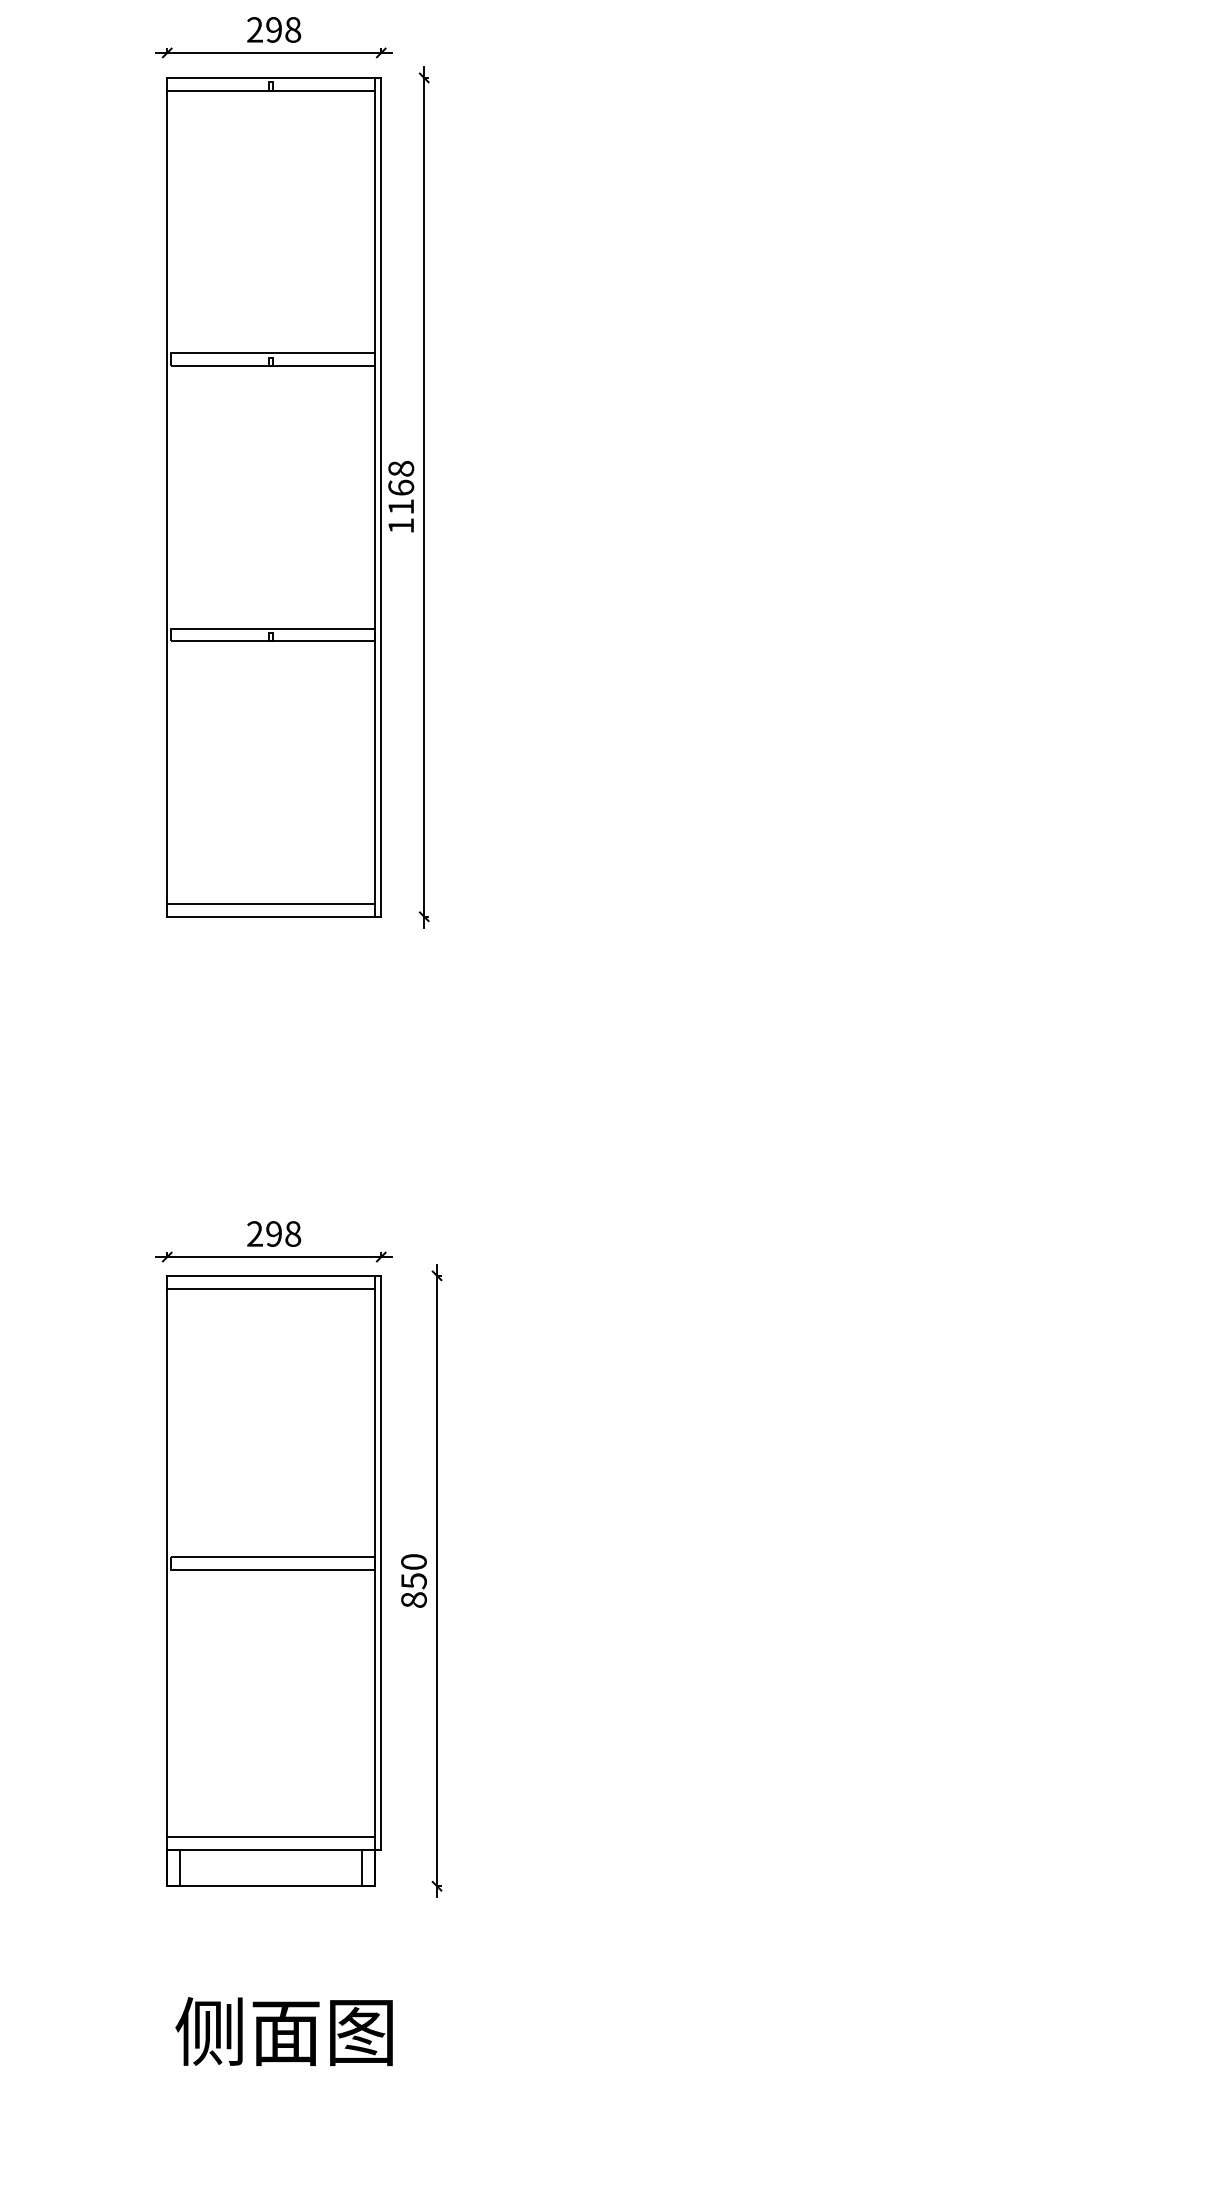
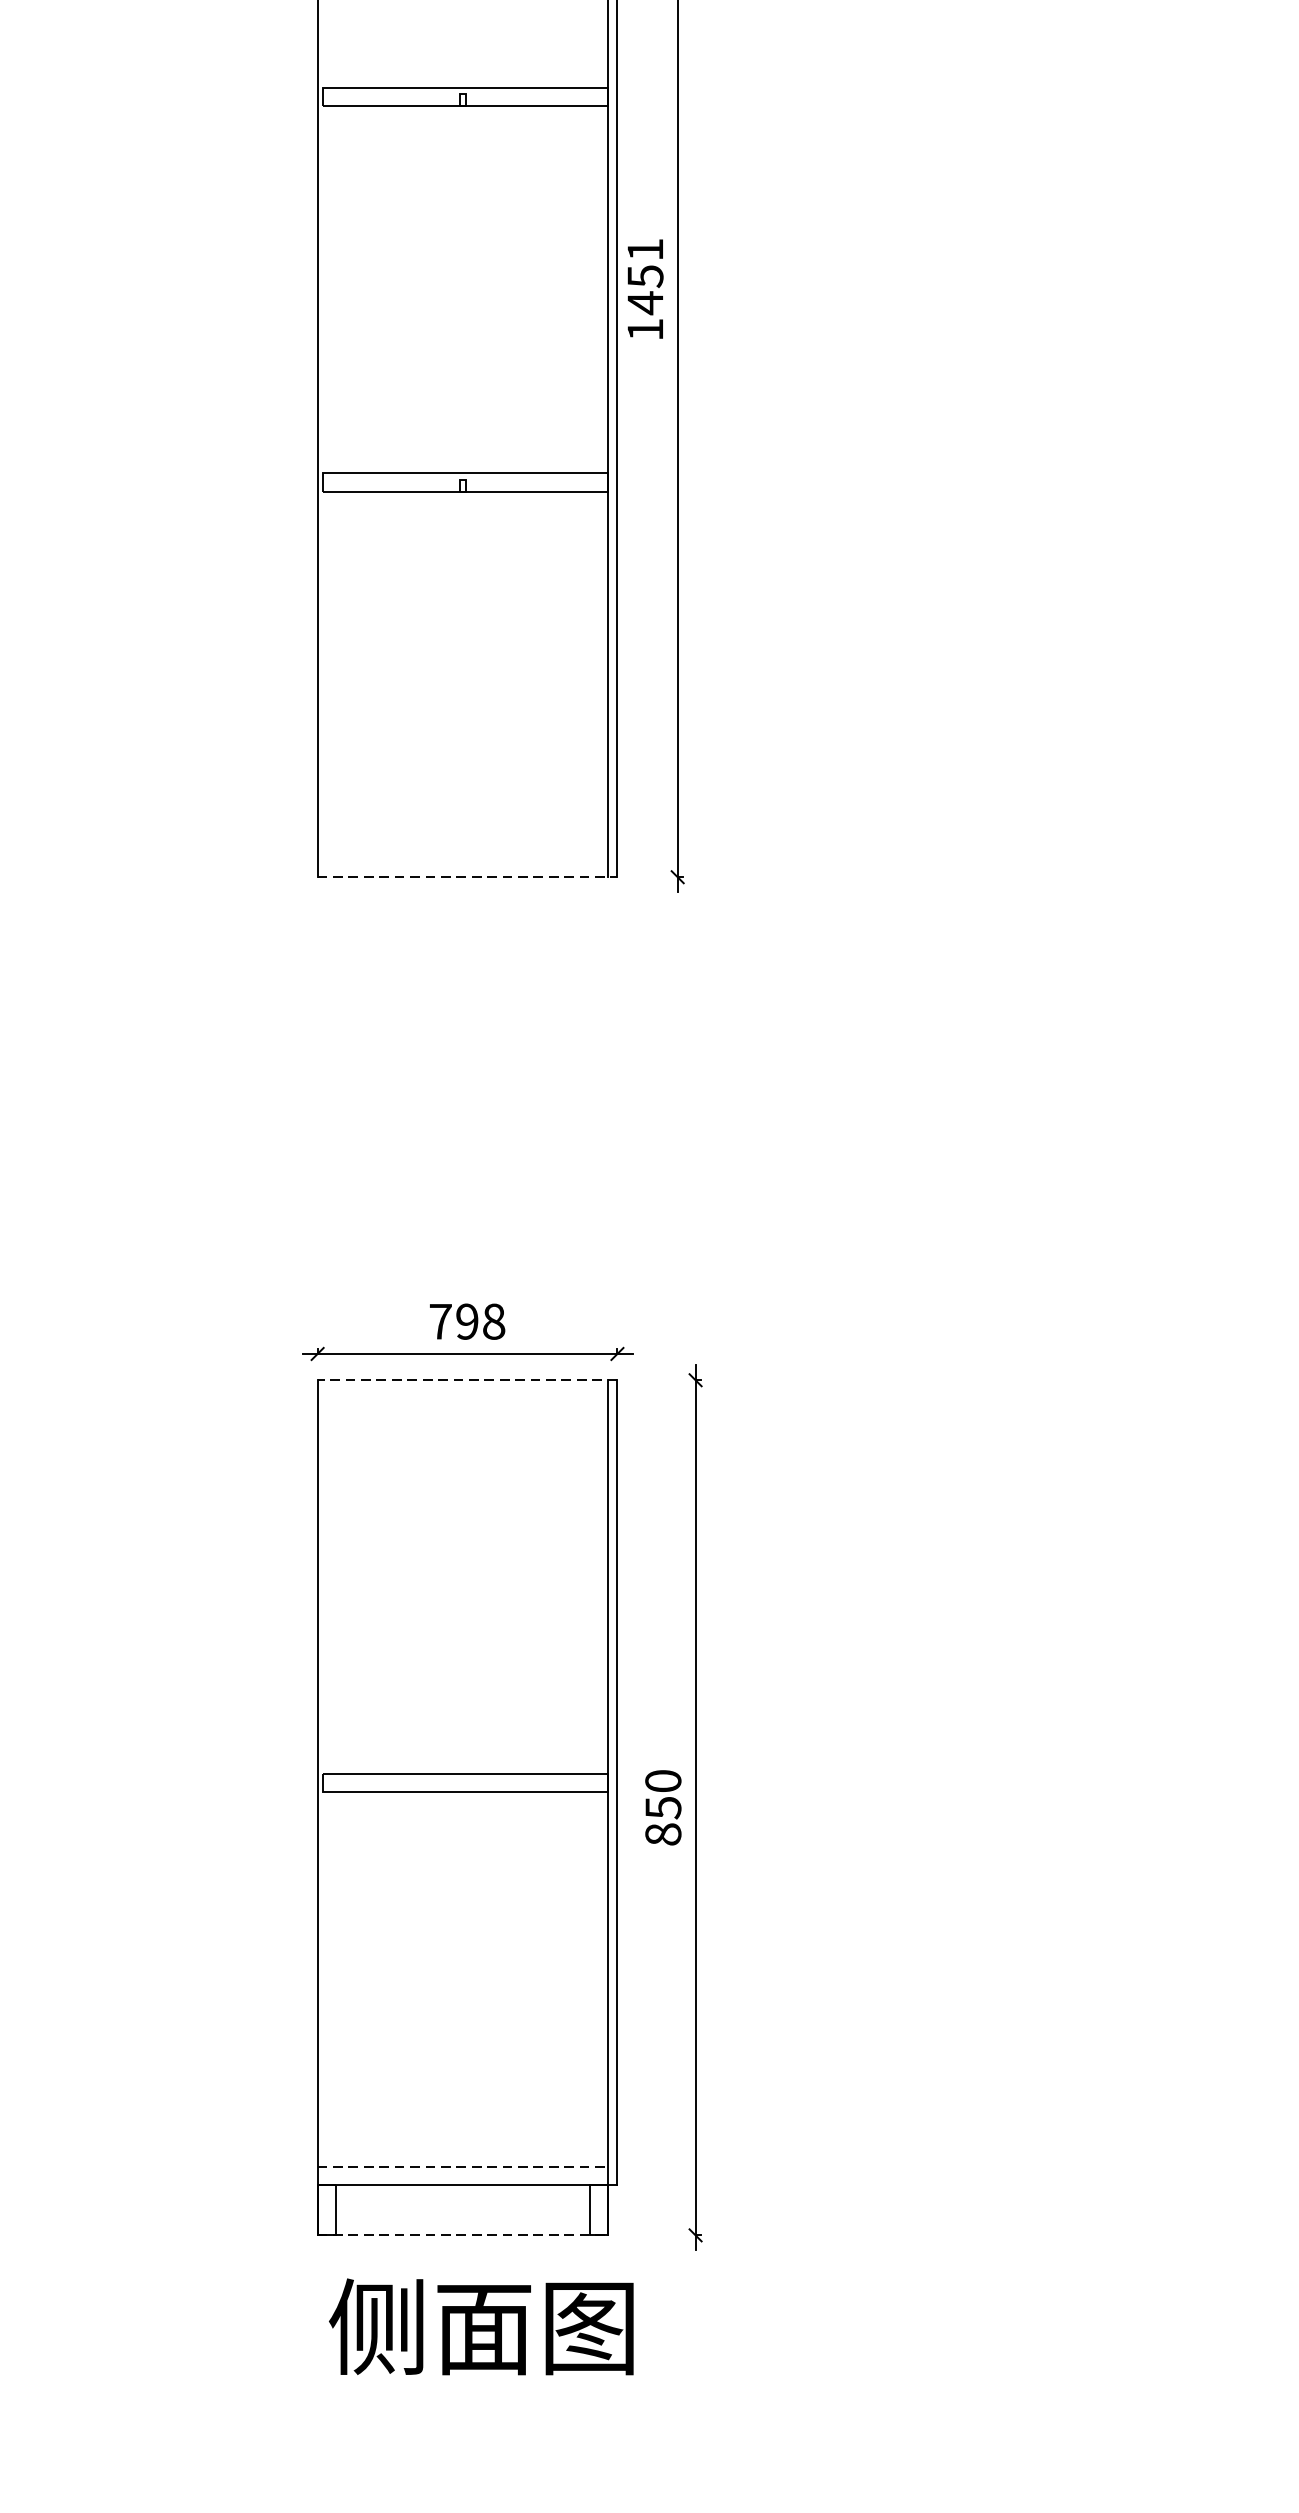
text: (401, 487) -> (645, 275), 1168 -> 1451
line: (270, 903) -> (462, 858), removed
line: (274, 916) -> (467, 876), solid -> dashed
text: (255, 1233) -> (441, 1320), 298 -> 798
line: (273, 1275) -> (466, 1379), solid -> dashed
line: (270, 1288) -> (462, 1398), removed
line: (271, 1837) -> (463, 2167), solid -> dashed
line: (271, 1886) -> (463, 2235), solid -> dashed
text: (283, 2031) -> (480, 2326), moved

